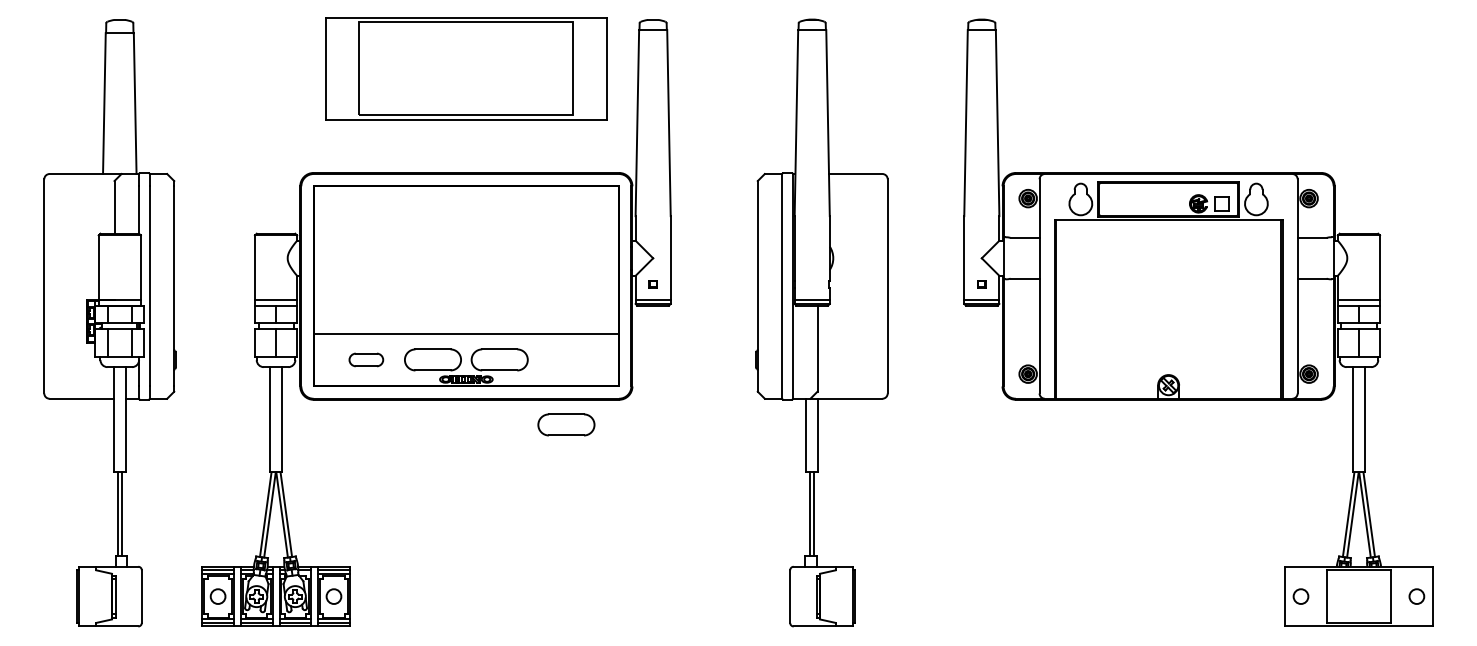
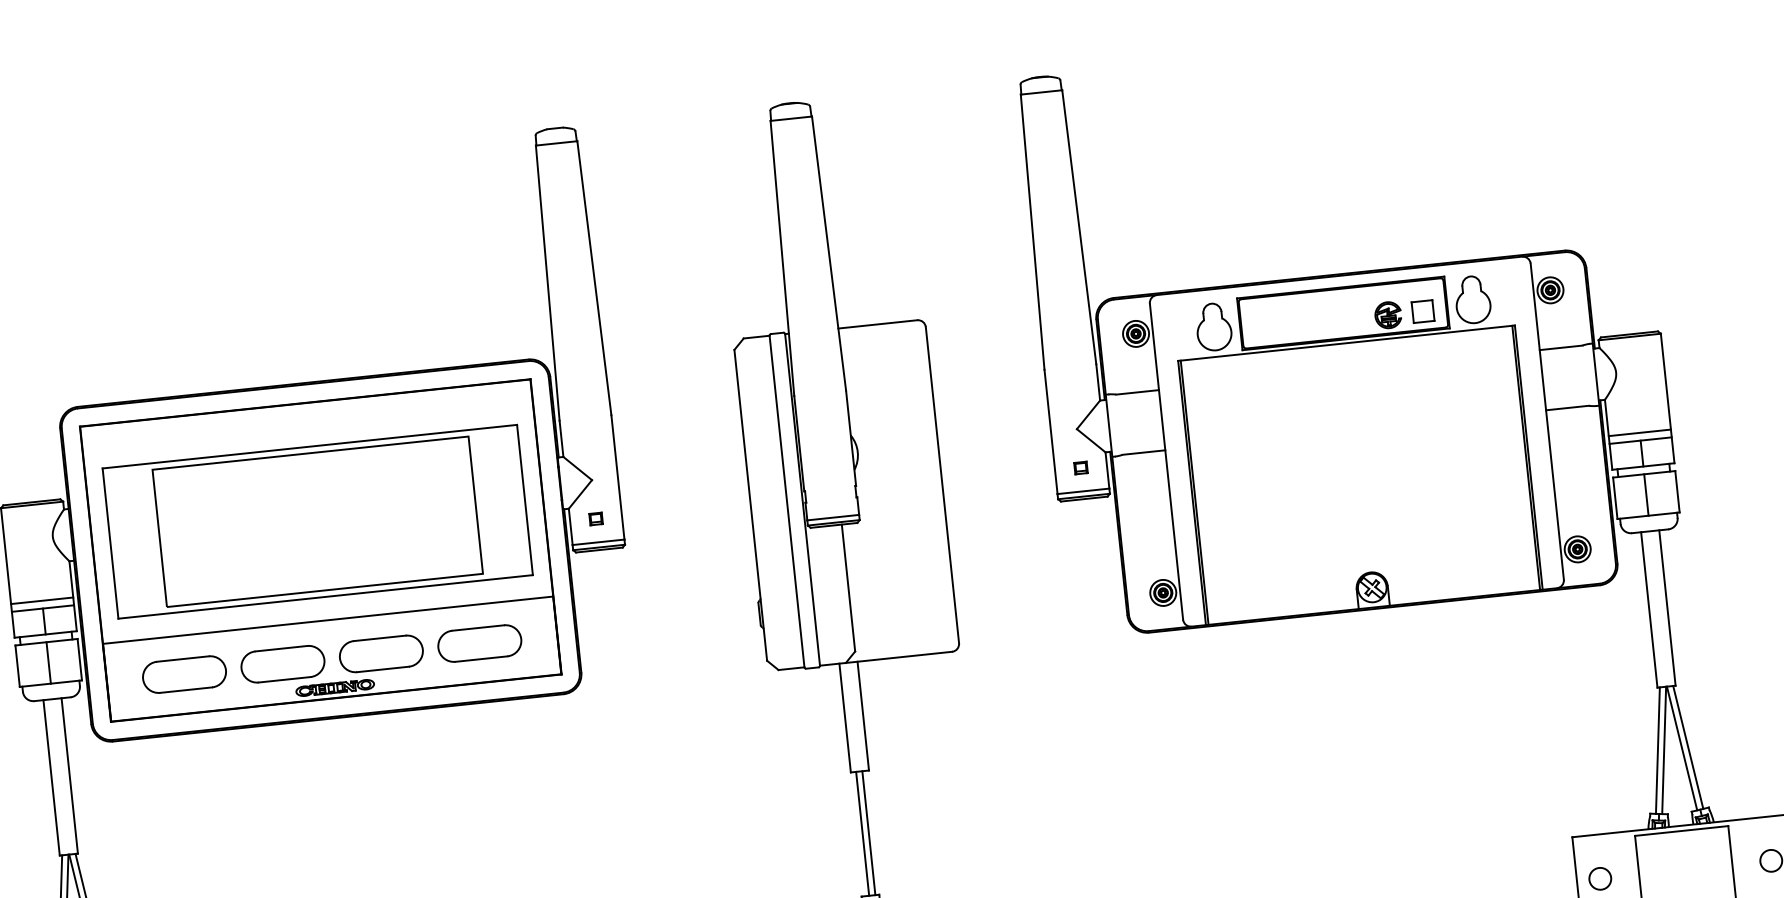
part: (466, 68) -> (317, 521), moved
part: (366, 359) -> (184, 673), size x1.67
part: (566, 424) -> (479, 642), moved

